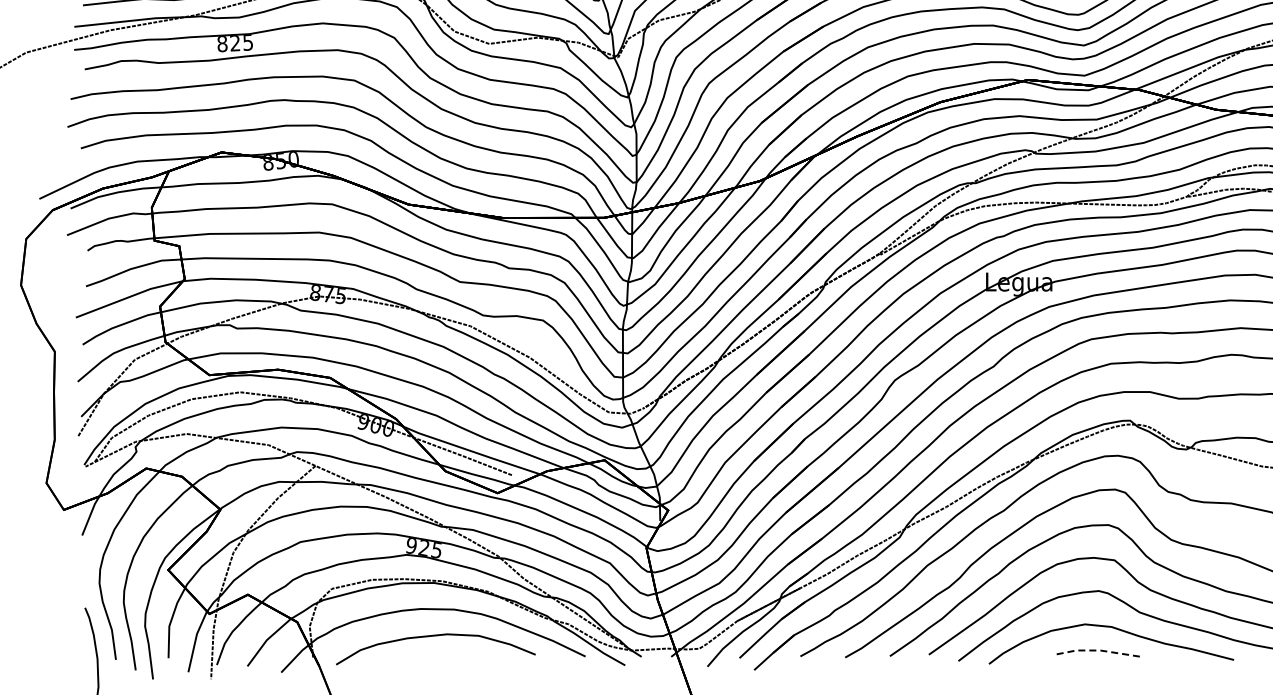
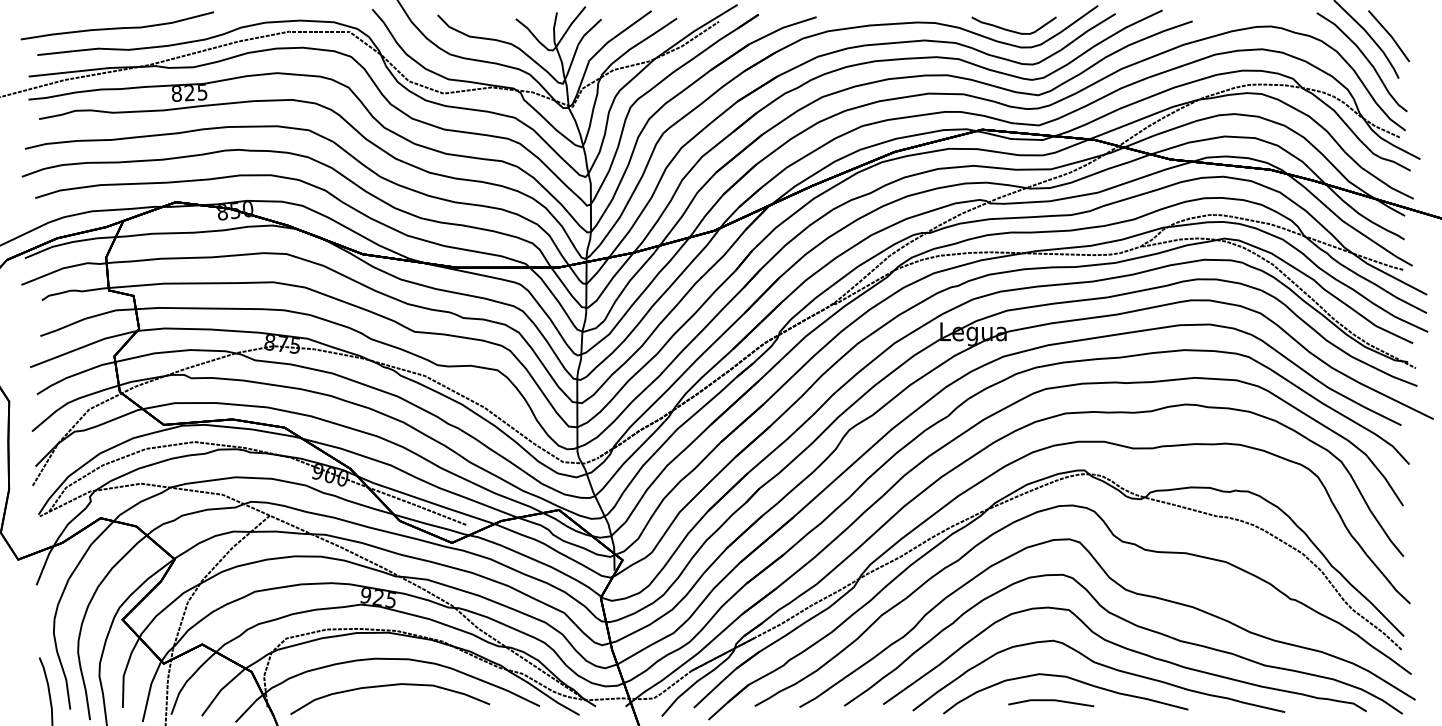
line: (1097, 650) -> (1051, 700), dashed -> solid

